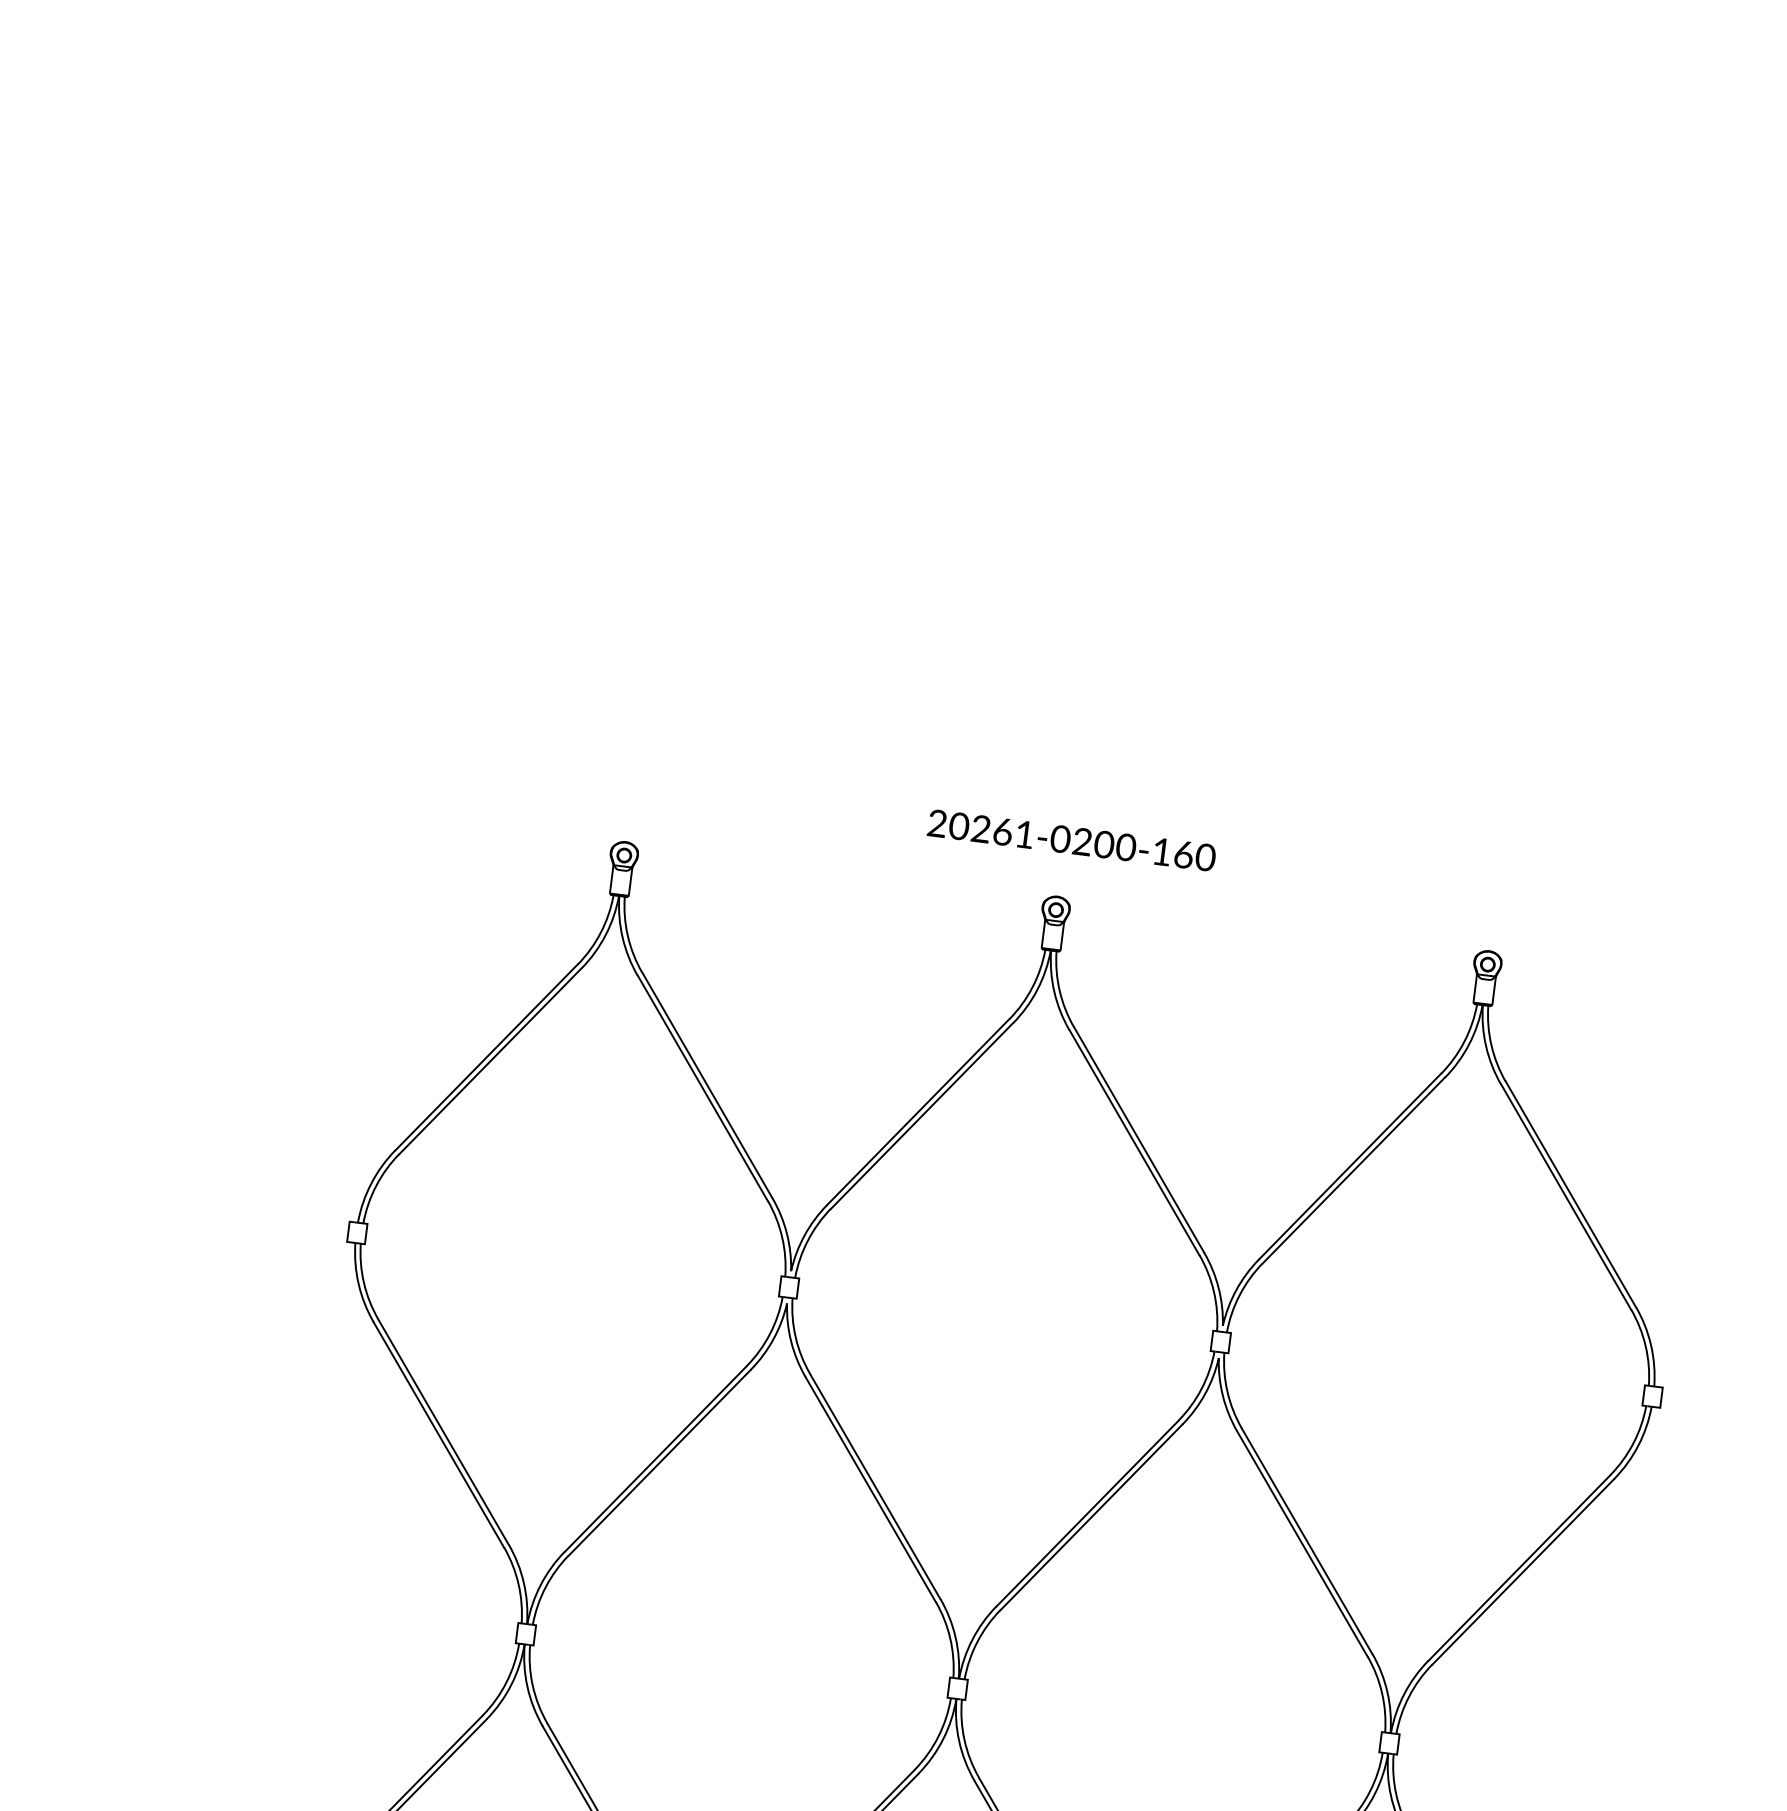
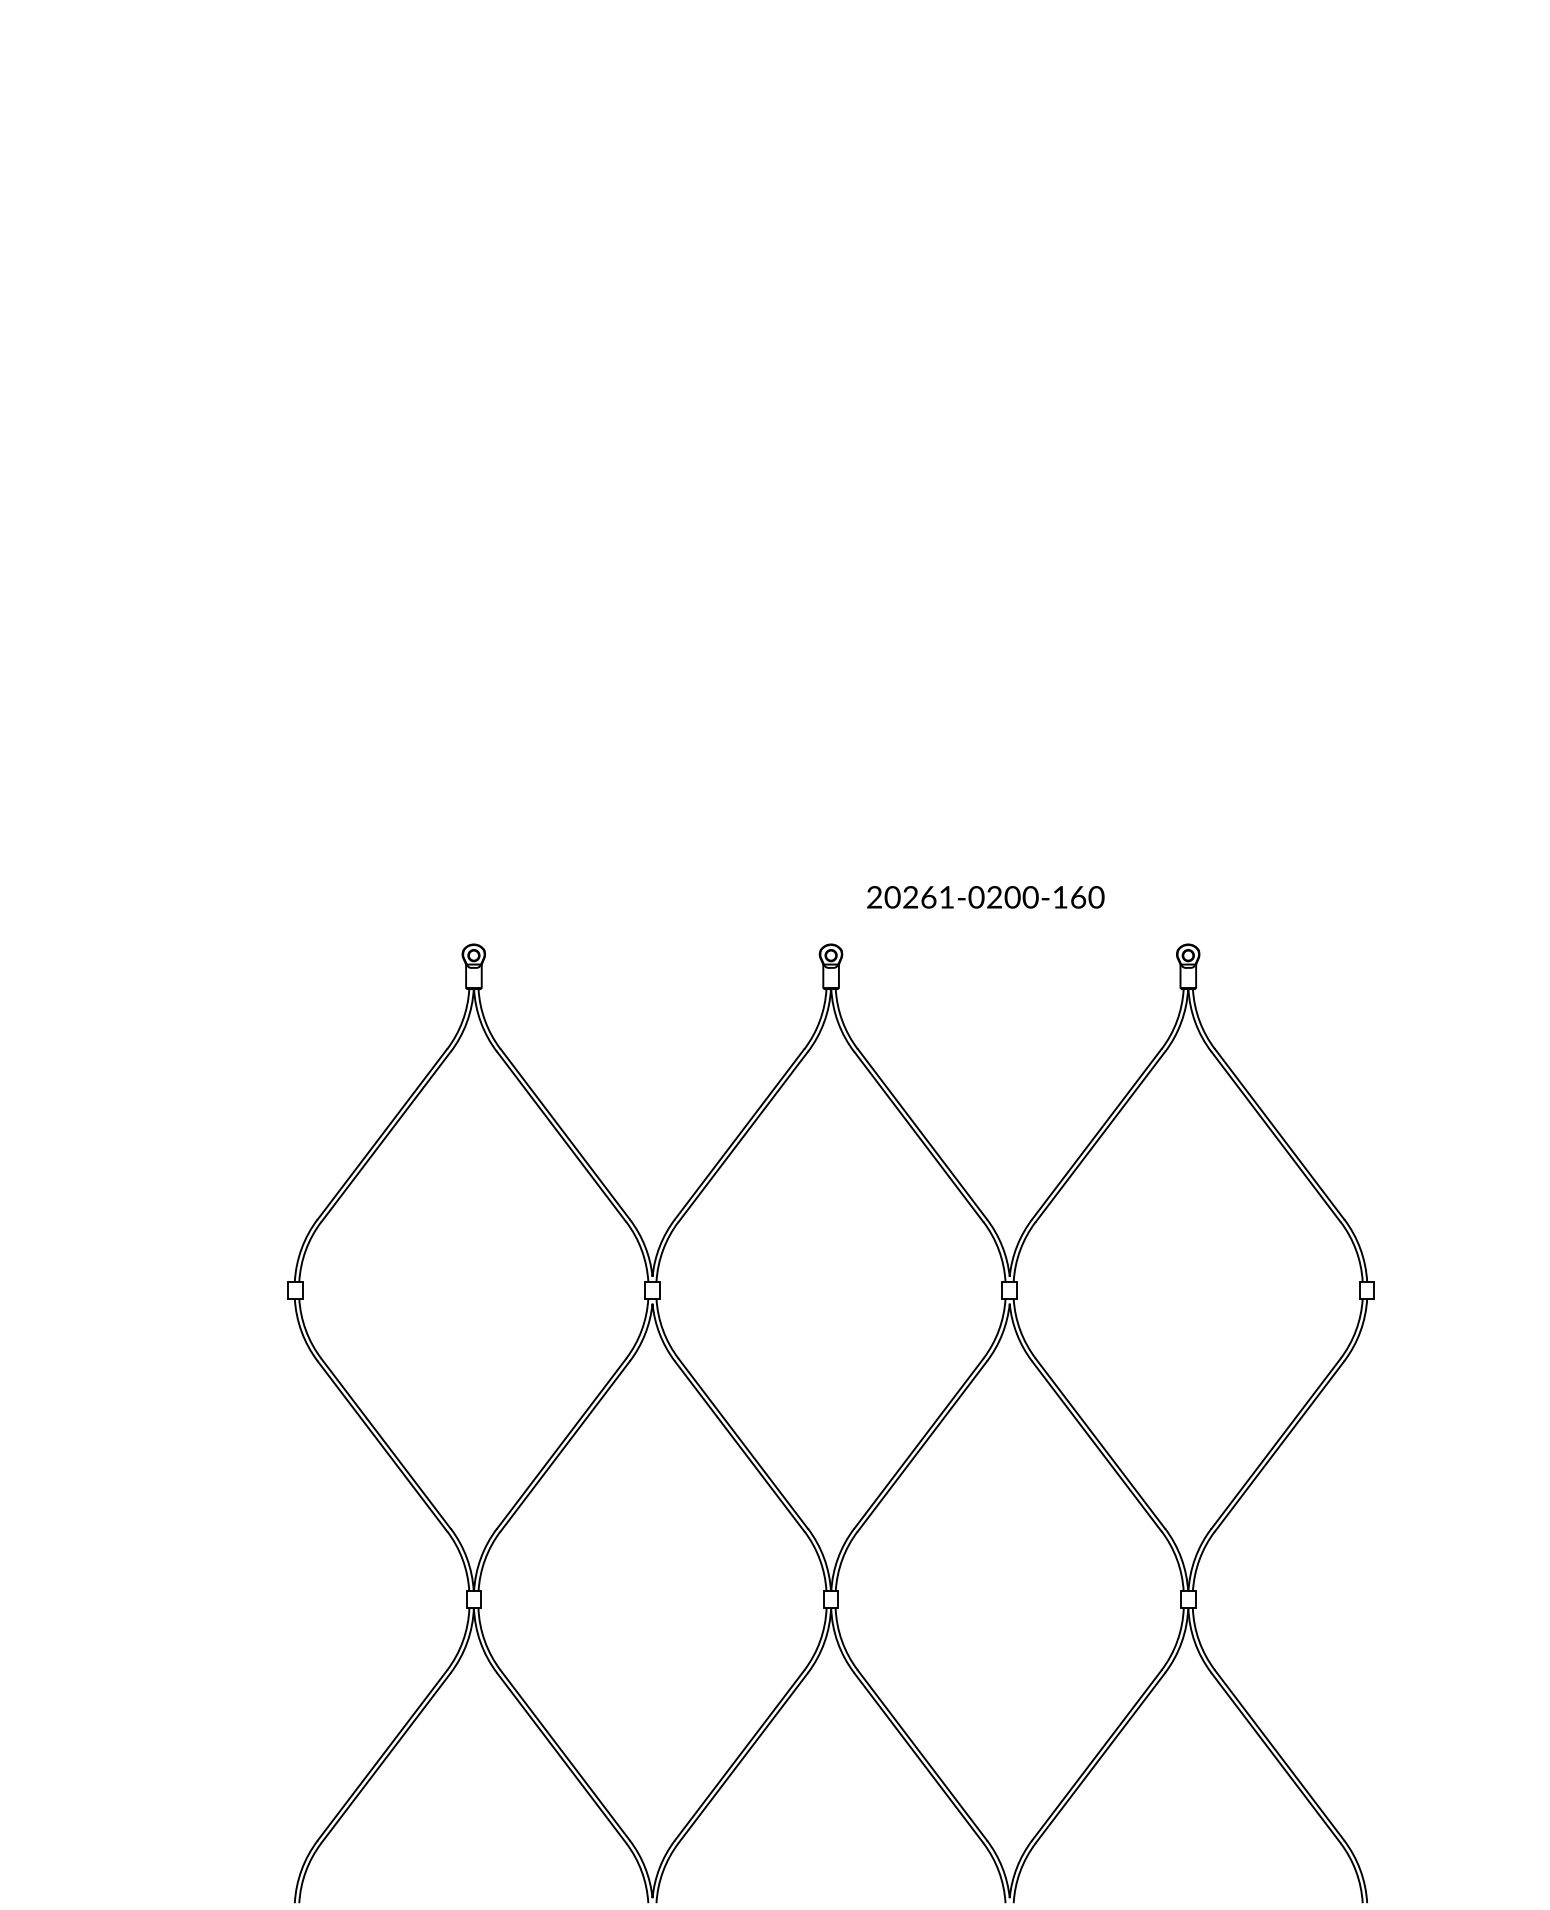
text: (1071, 840) -> (985, 897), moved

